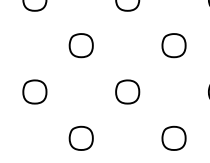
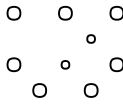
part: (80, 44) -> (39, 38), removed
part: (172, 44) -> (90, 38), size x0.6
part: (127, 91) -> (65, 64), size x0.6

